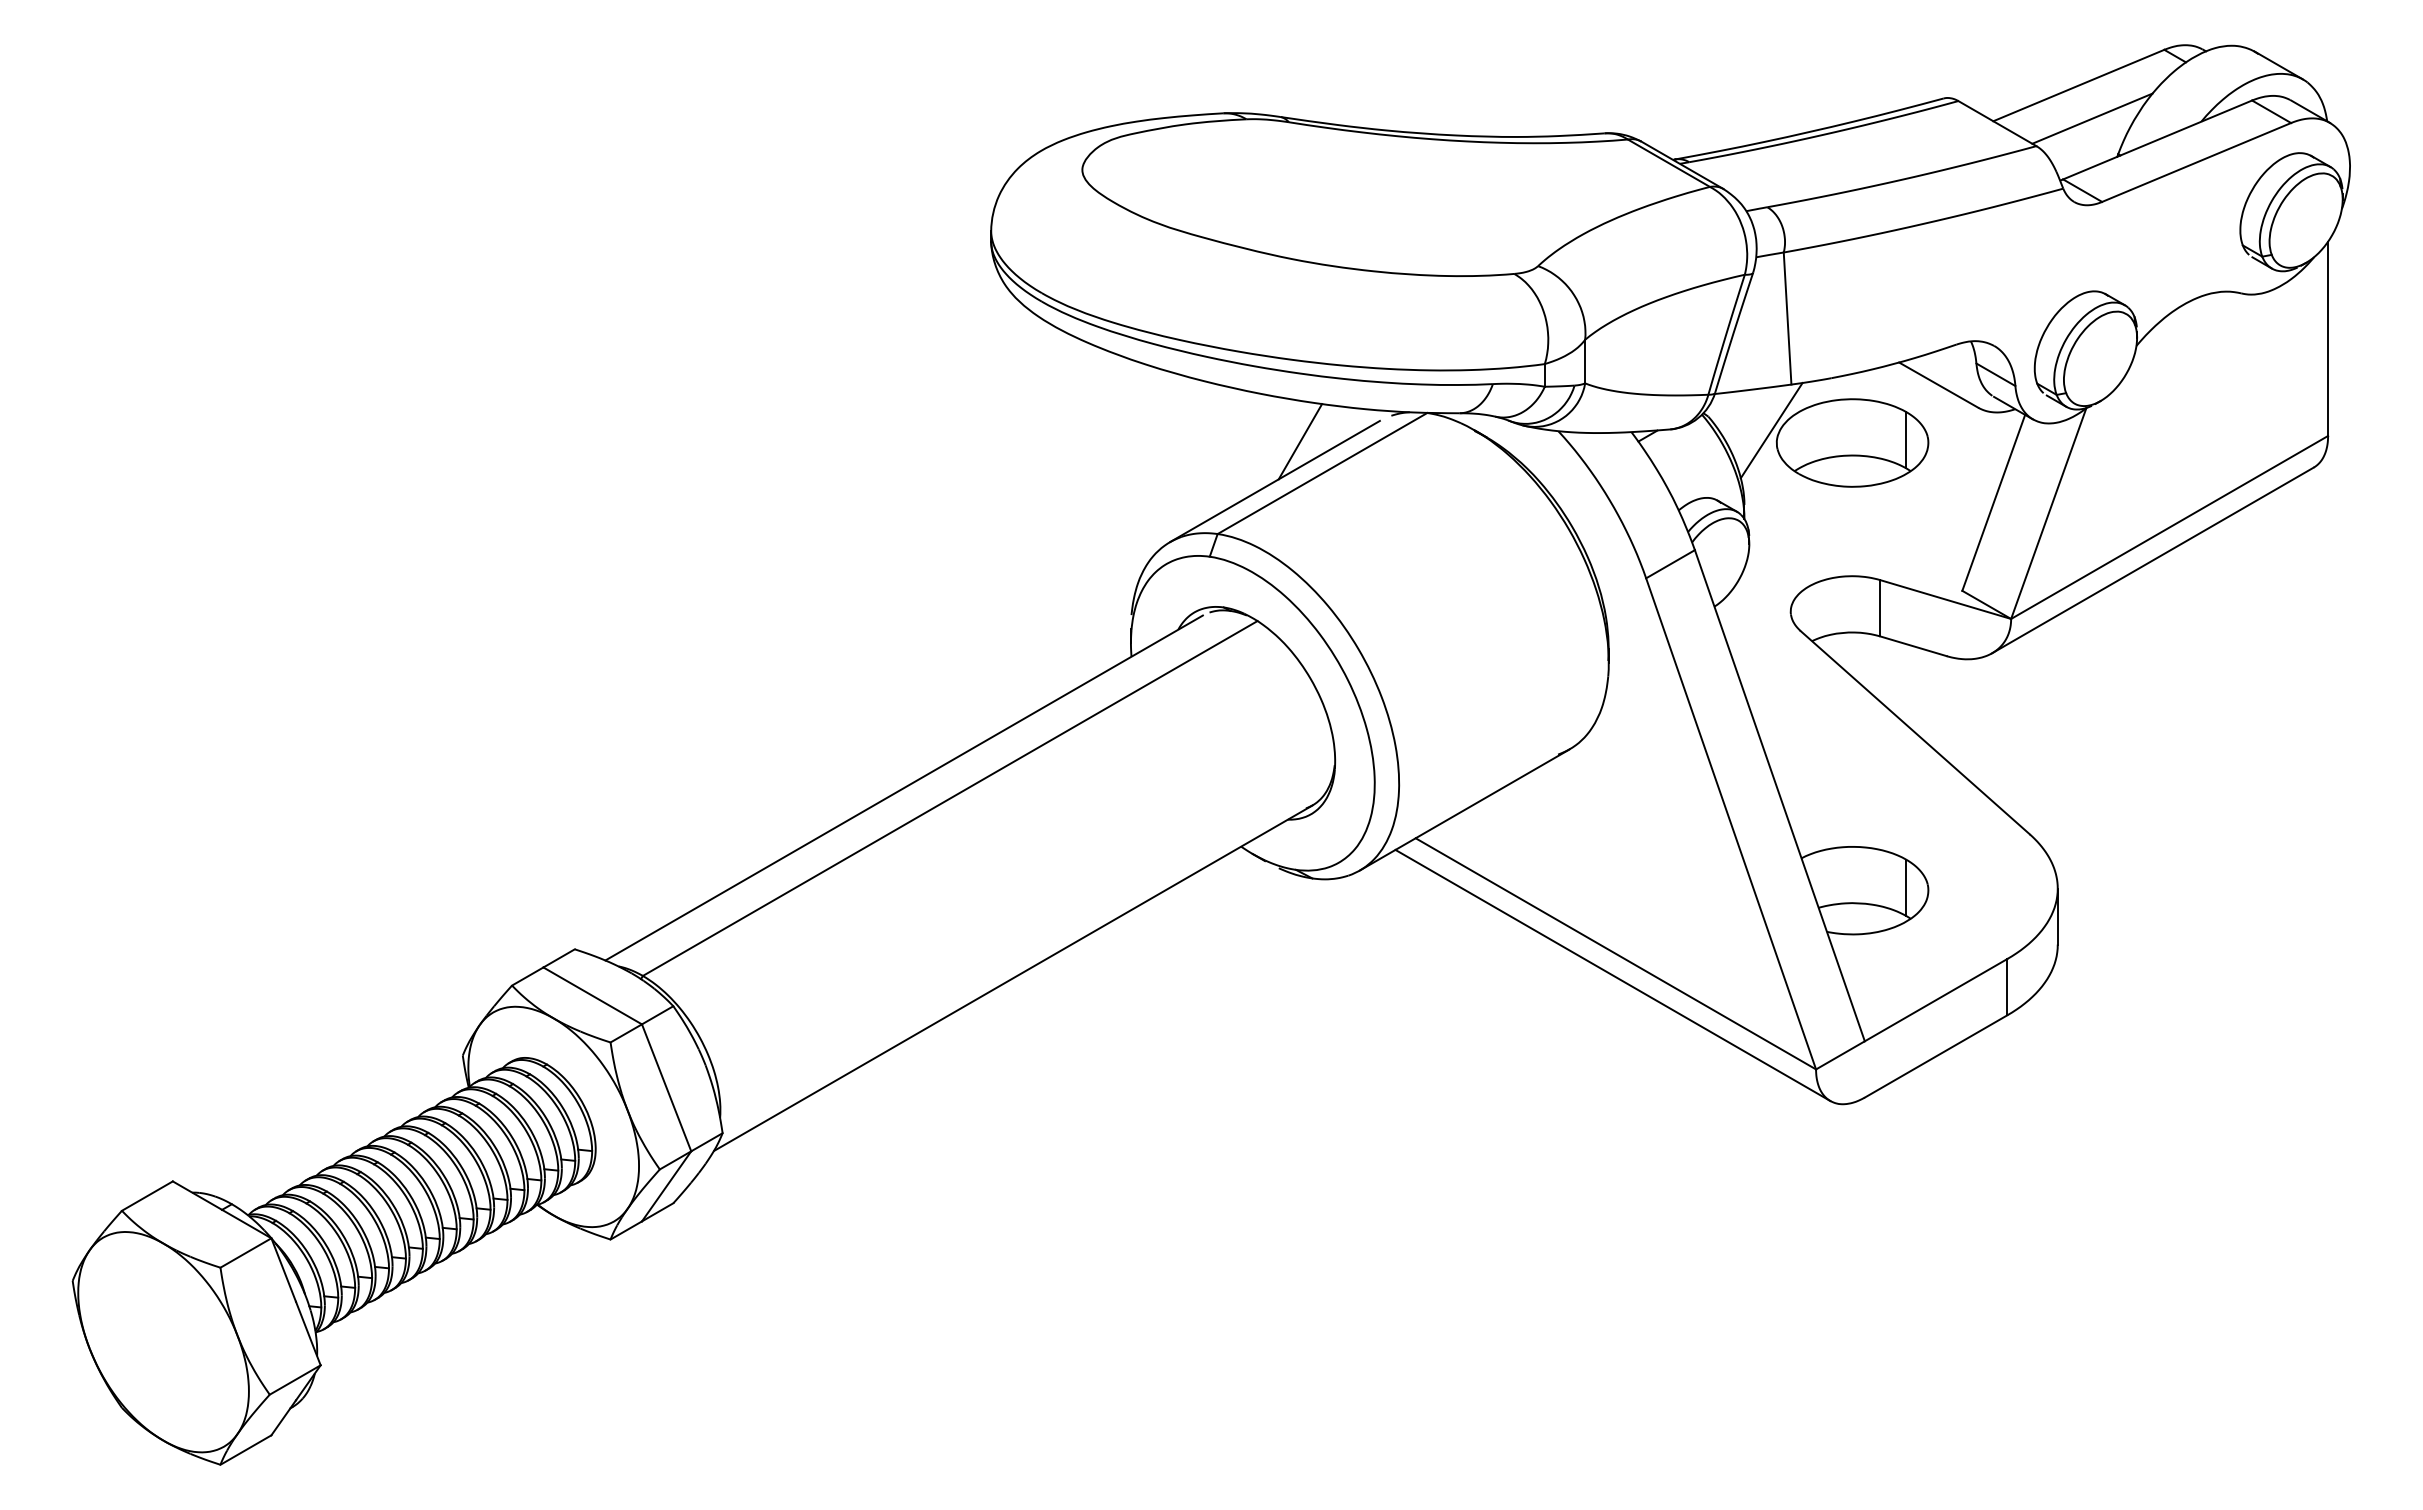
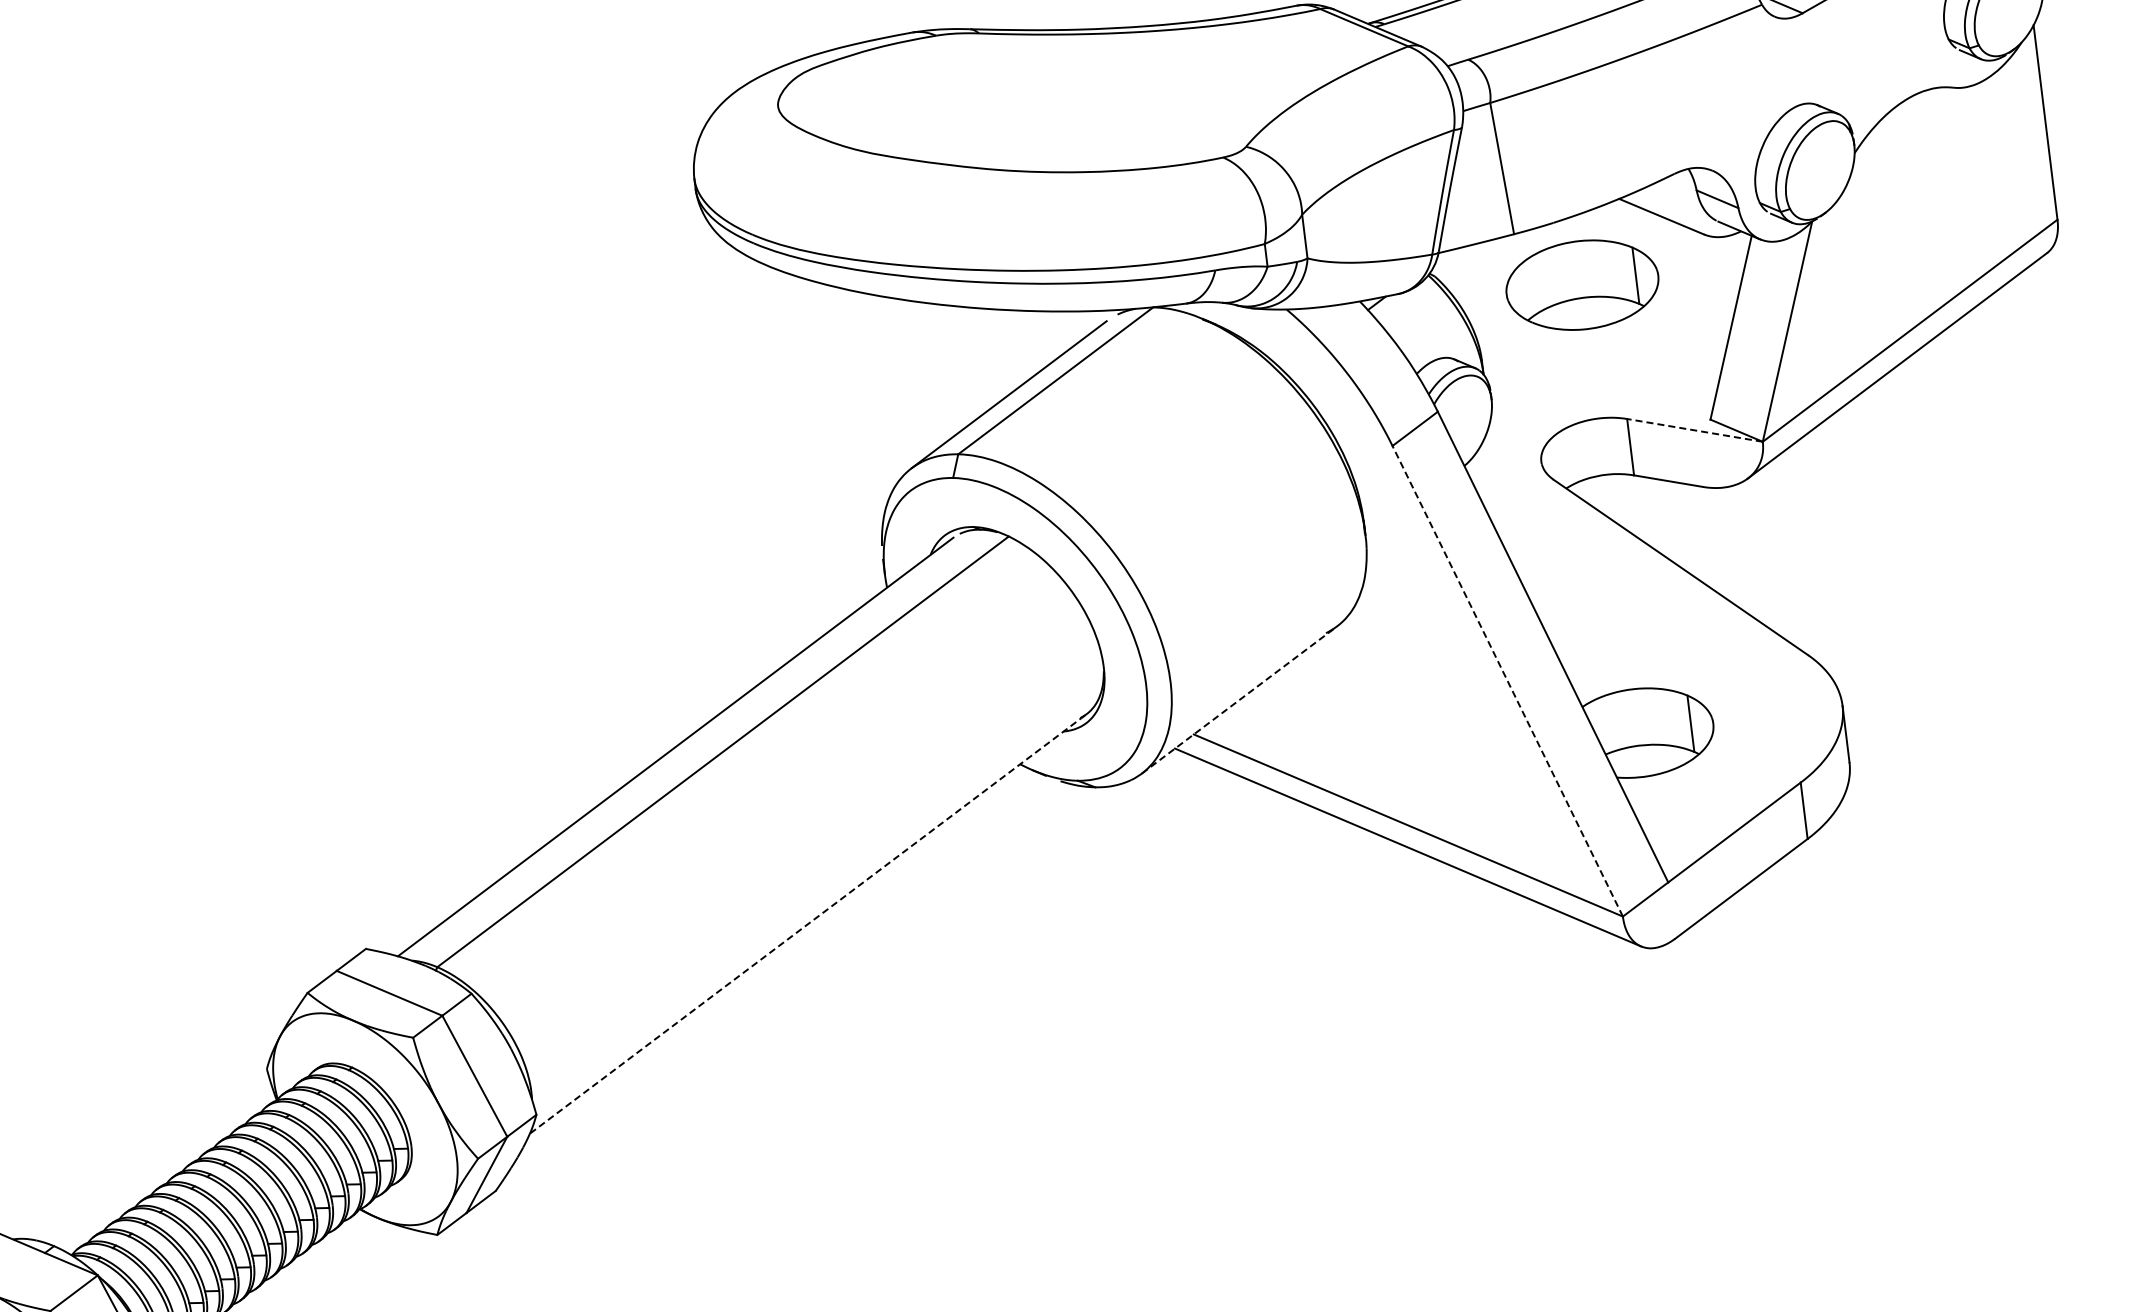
line: (1771, 430) -> (1499, 282), removed
line: (1300, 441) -> (1029, 351), removed
line: (1945, 599) -> (1694, 430), solid -> dashed
line: (1465, 809) -> (1240, 699), solid -> dashed
line: (1731, 823) -> (1508, 680), solid -> dashed
line: (1013, 977) -> (808, 923), solid -> dashed

